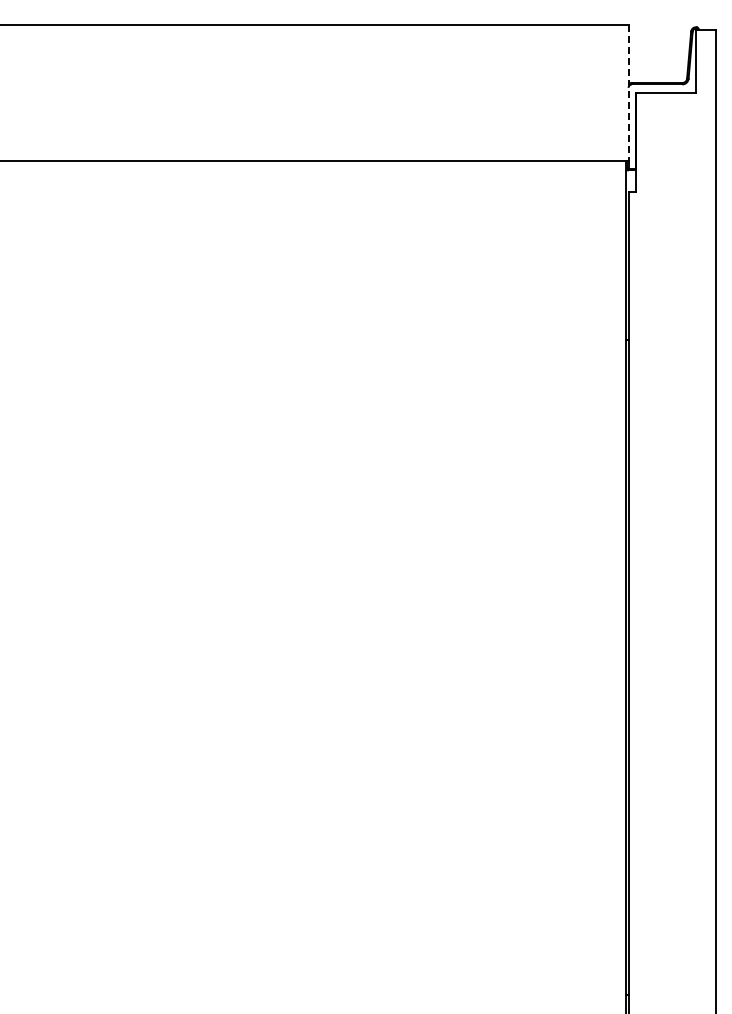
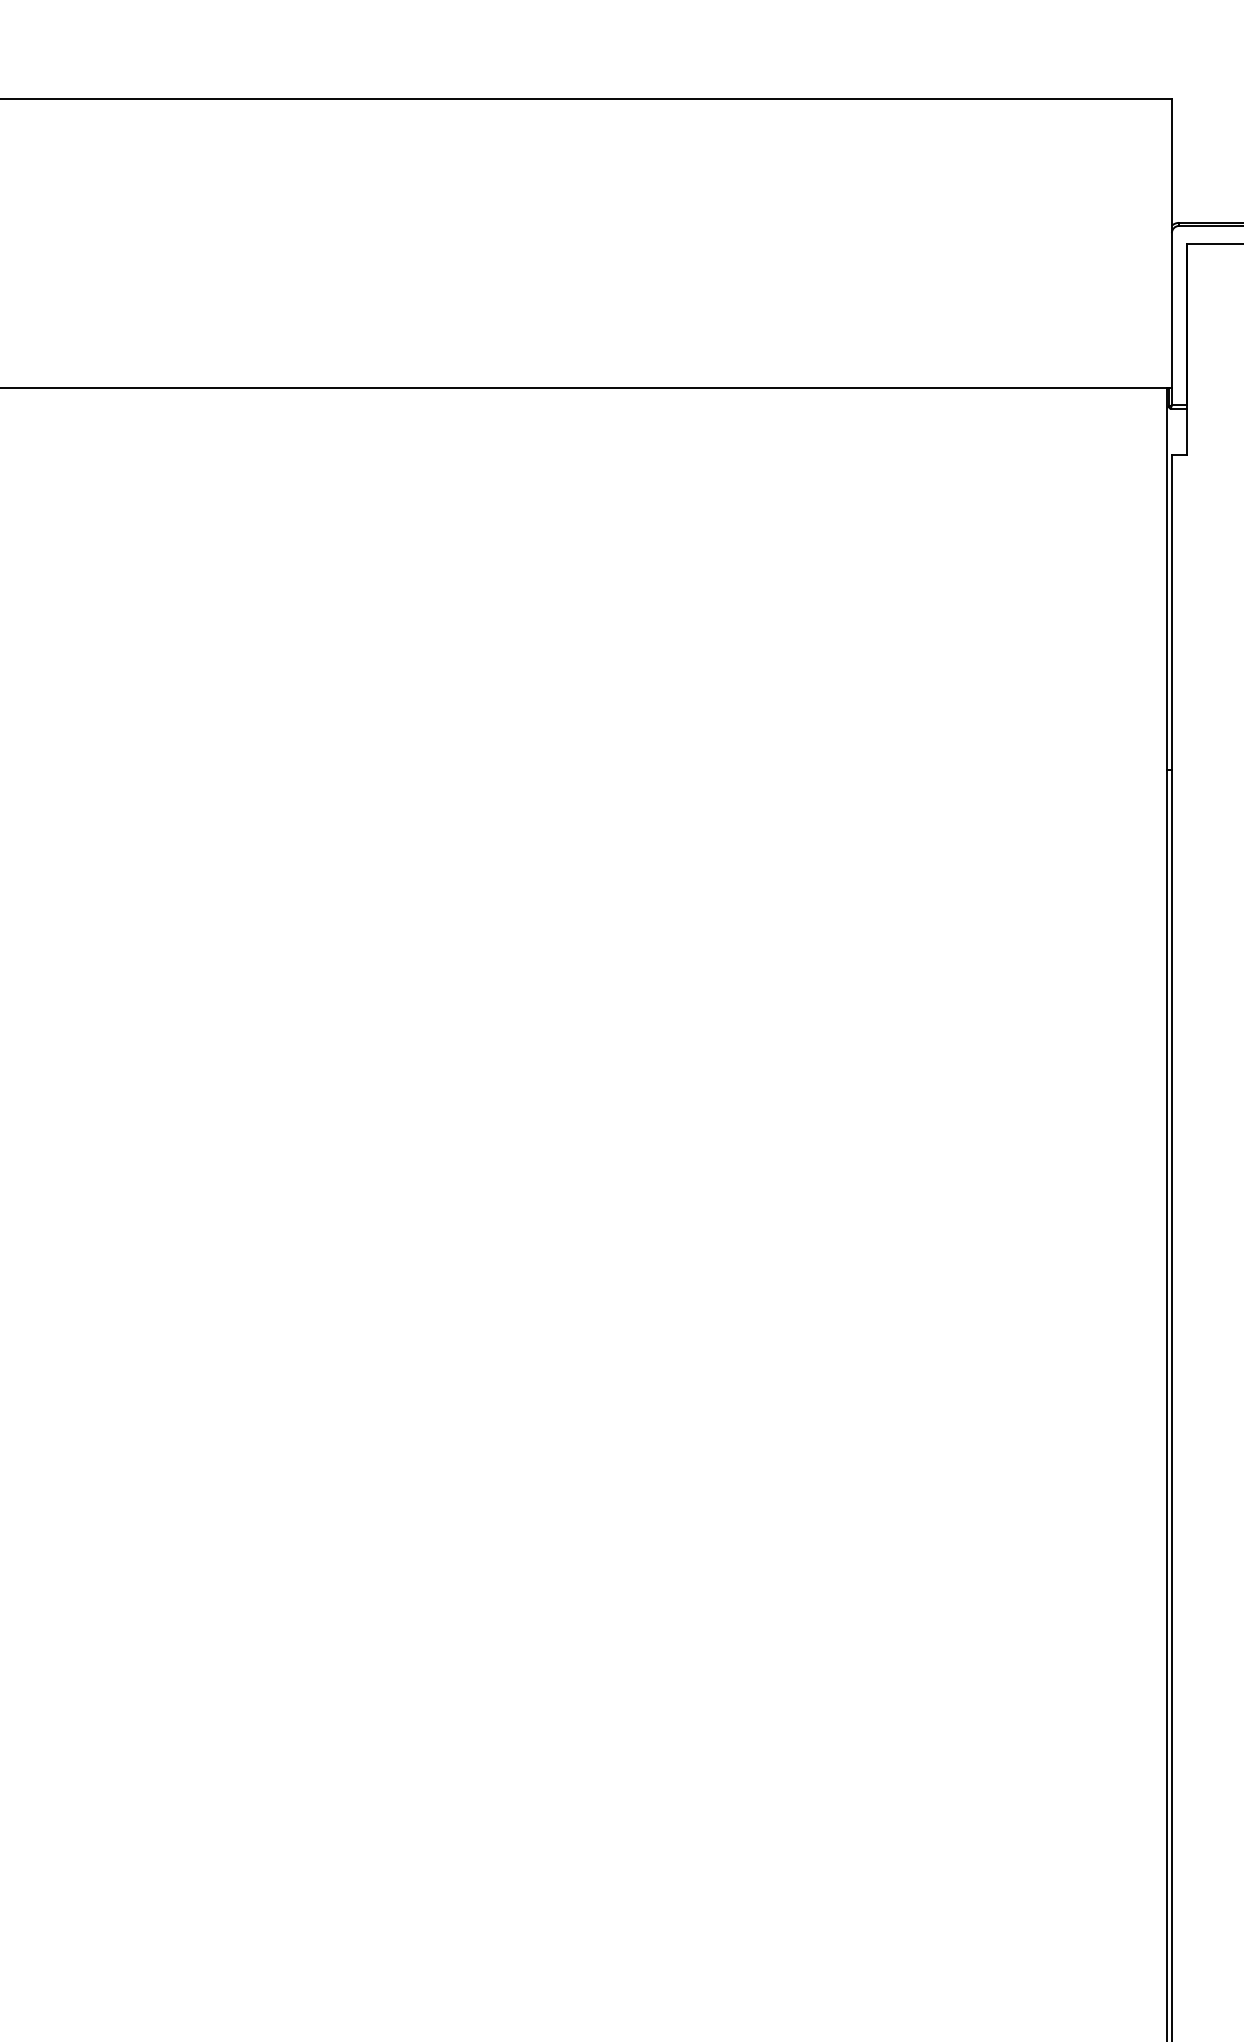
line: (628, 92) -> (1171, 243), dashed -> solid

